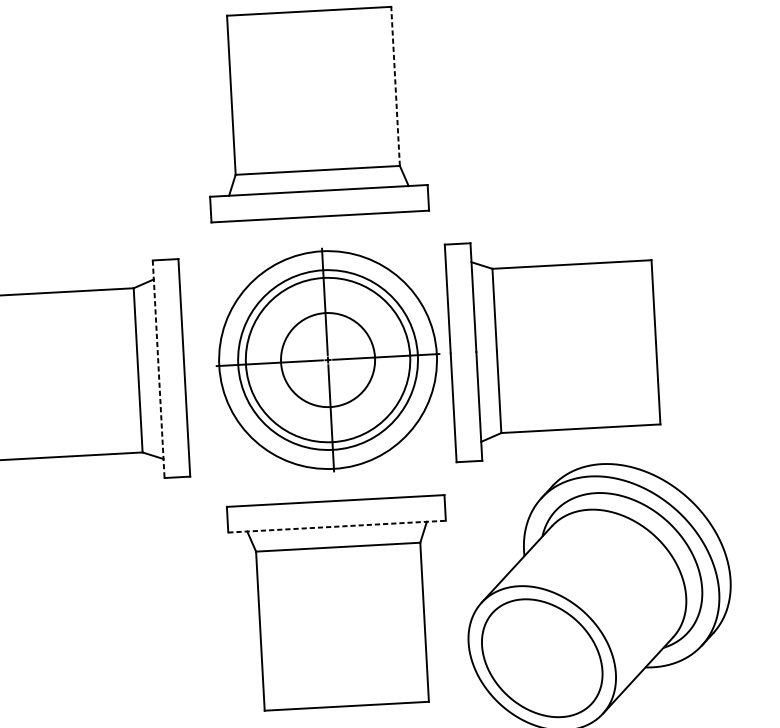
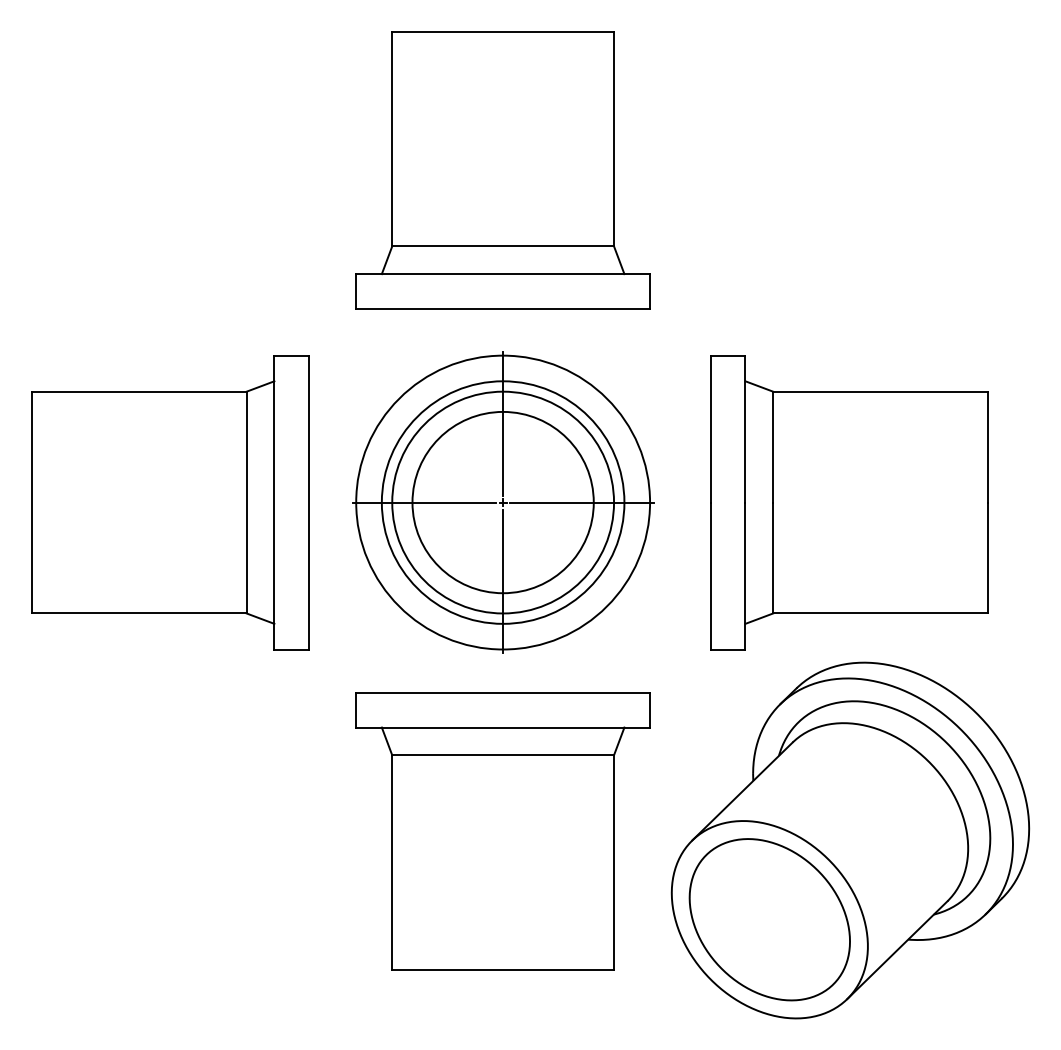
line: (395, 86) -> (614, 138), dashed -> solid
part: (553, 347) -> (849, 502), moved
circle: (327, 360) -> (502, 502), size x1.43
line: (158, 369) -> (274, 502), dashed -> solid
line: (337, 526) -> (503, 727), dashed -> solid

